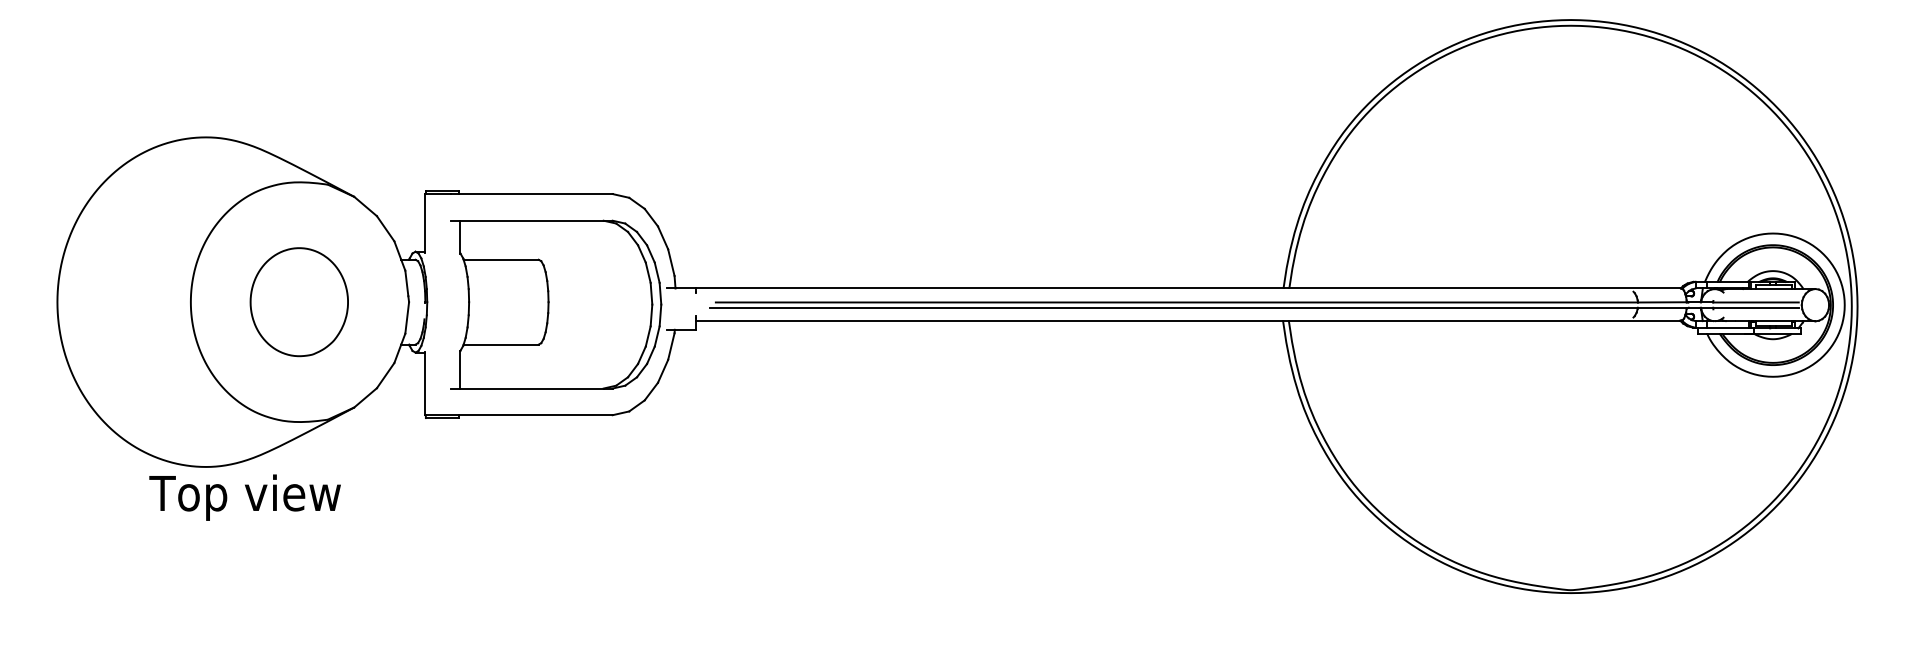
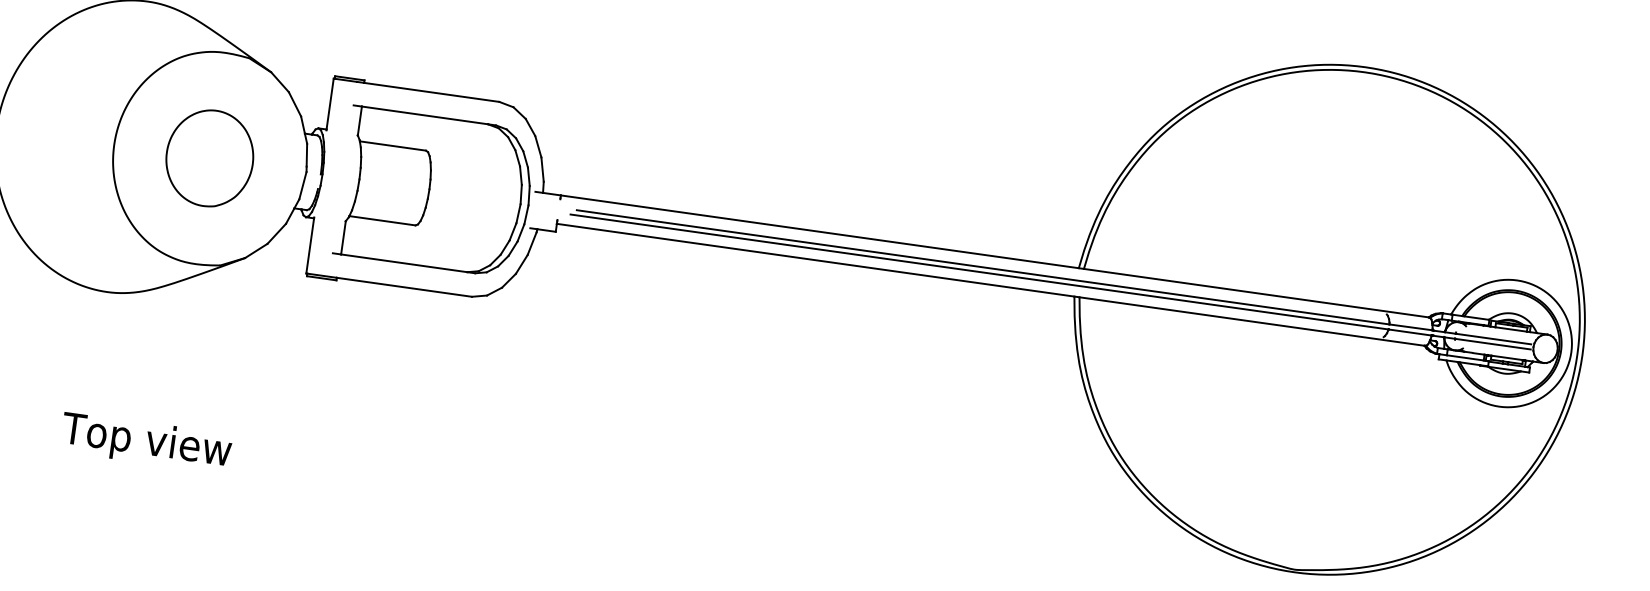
text: (244, 497) -> (145, 442), moved

